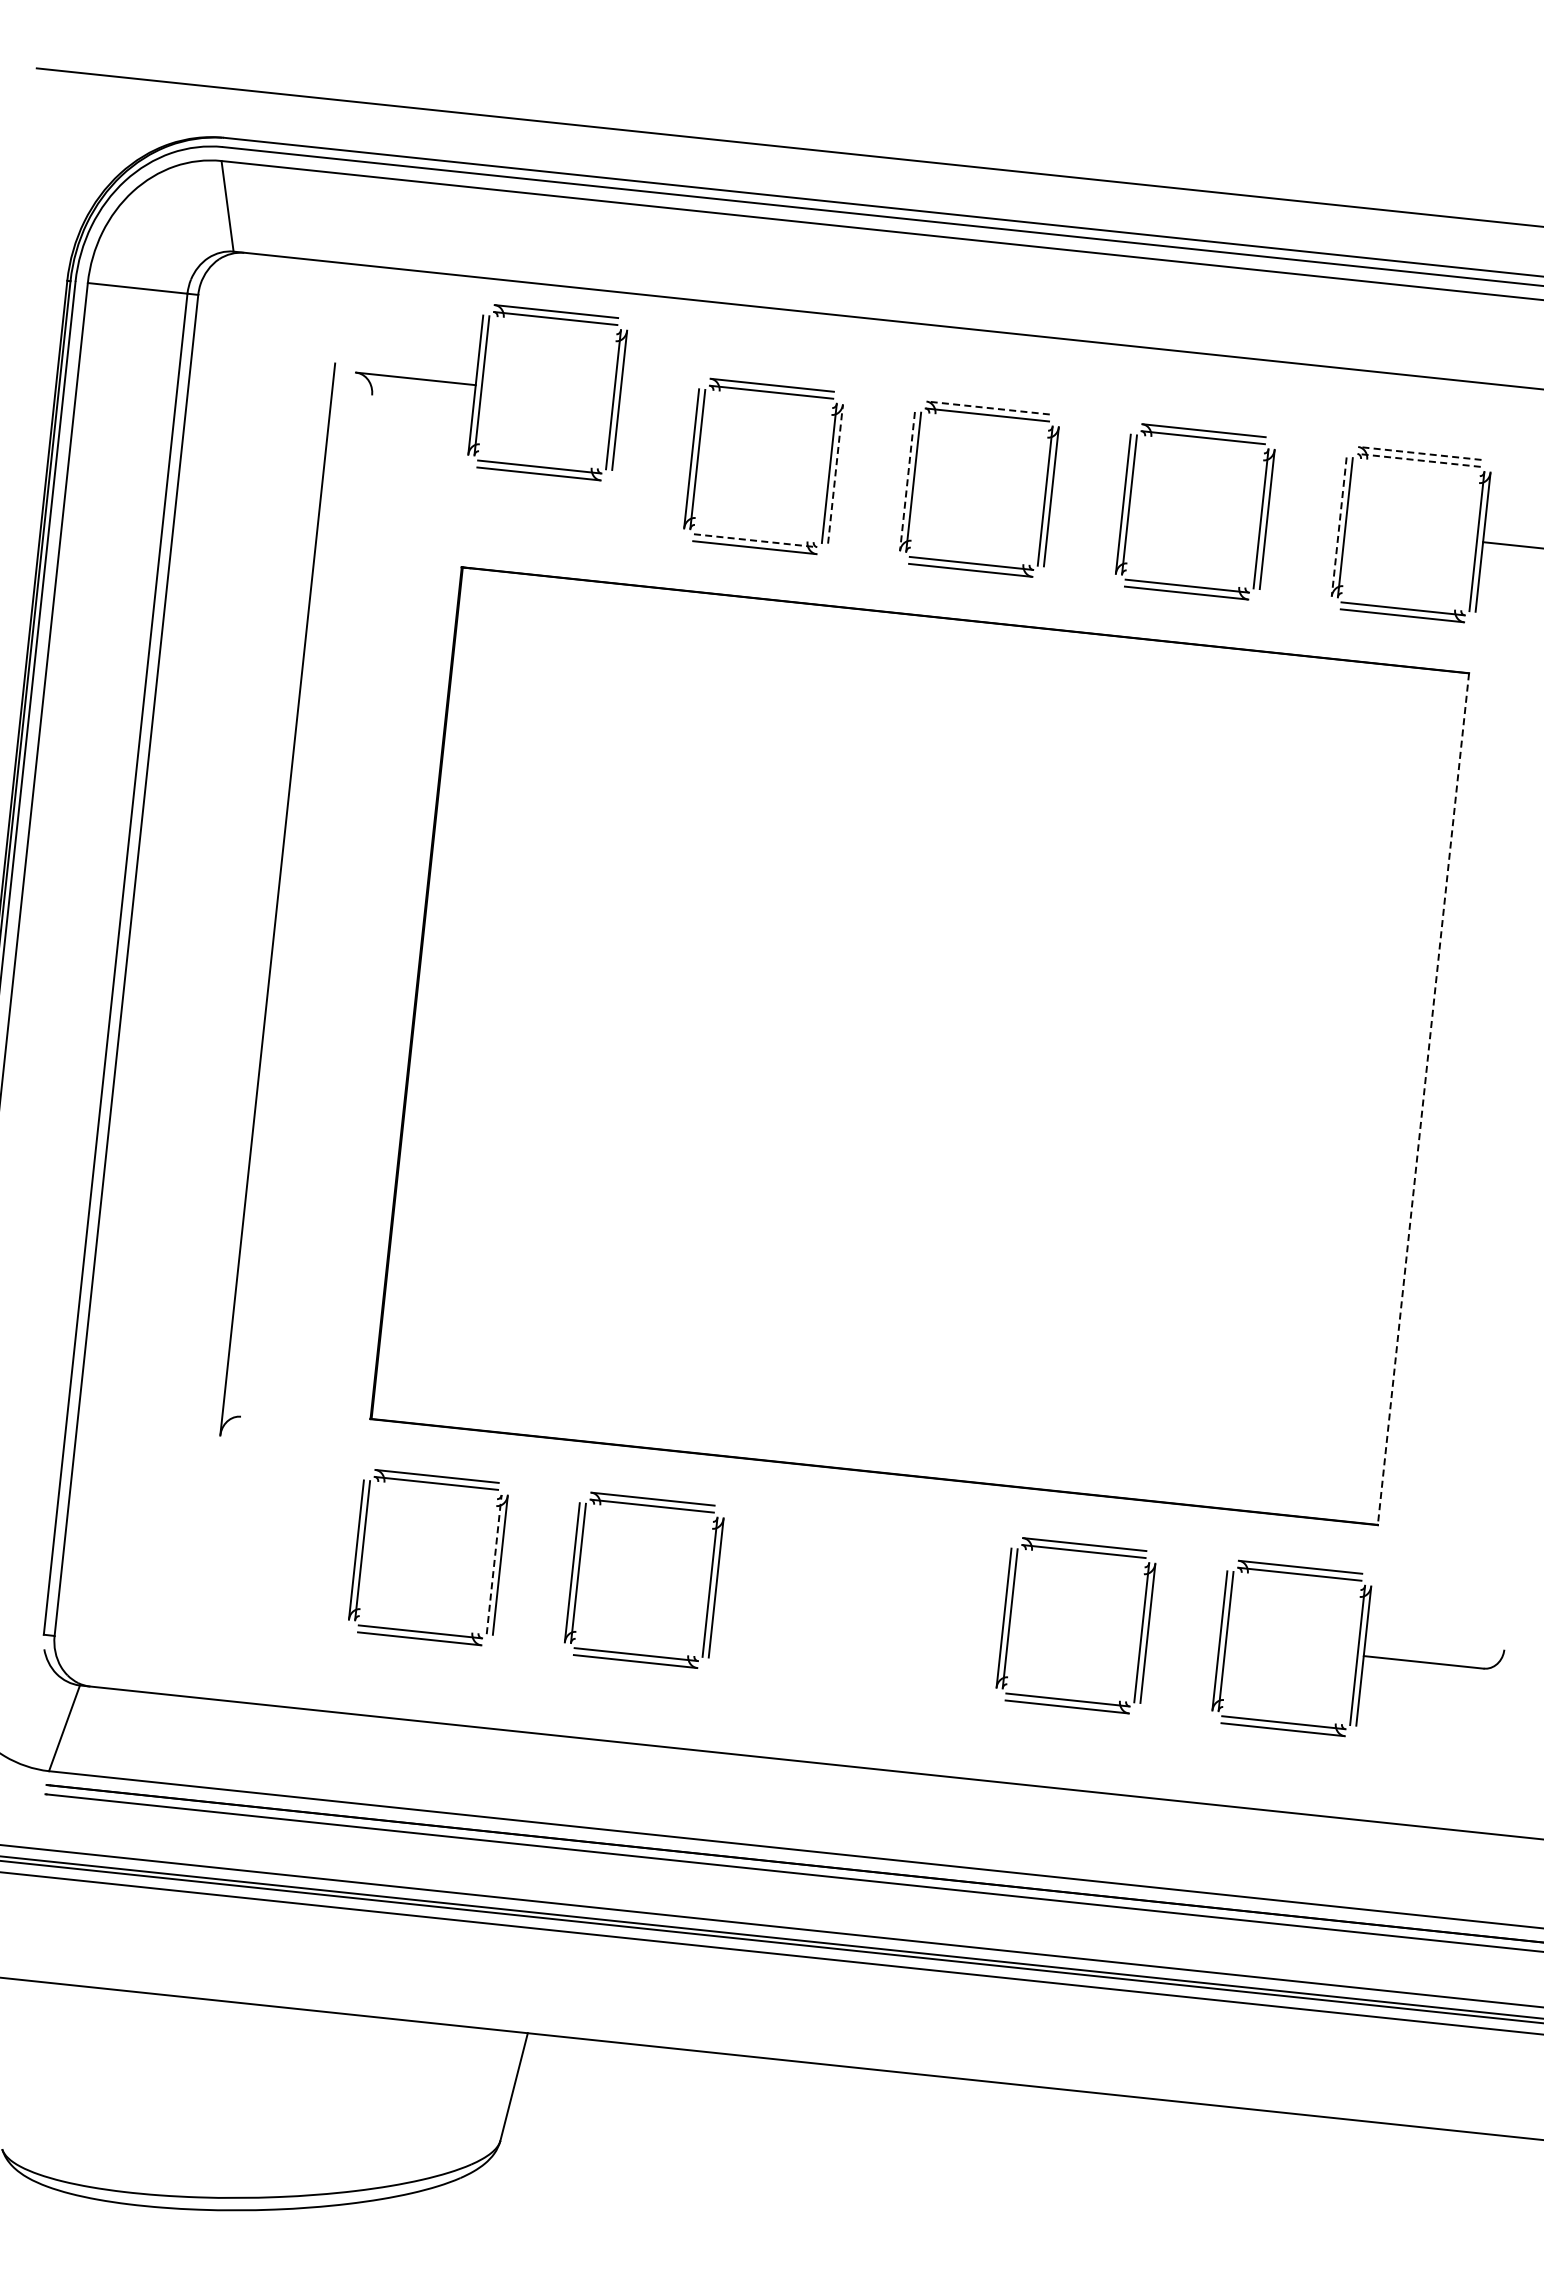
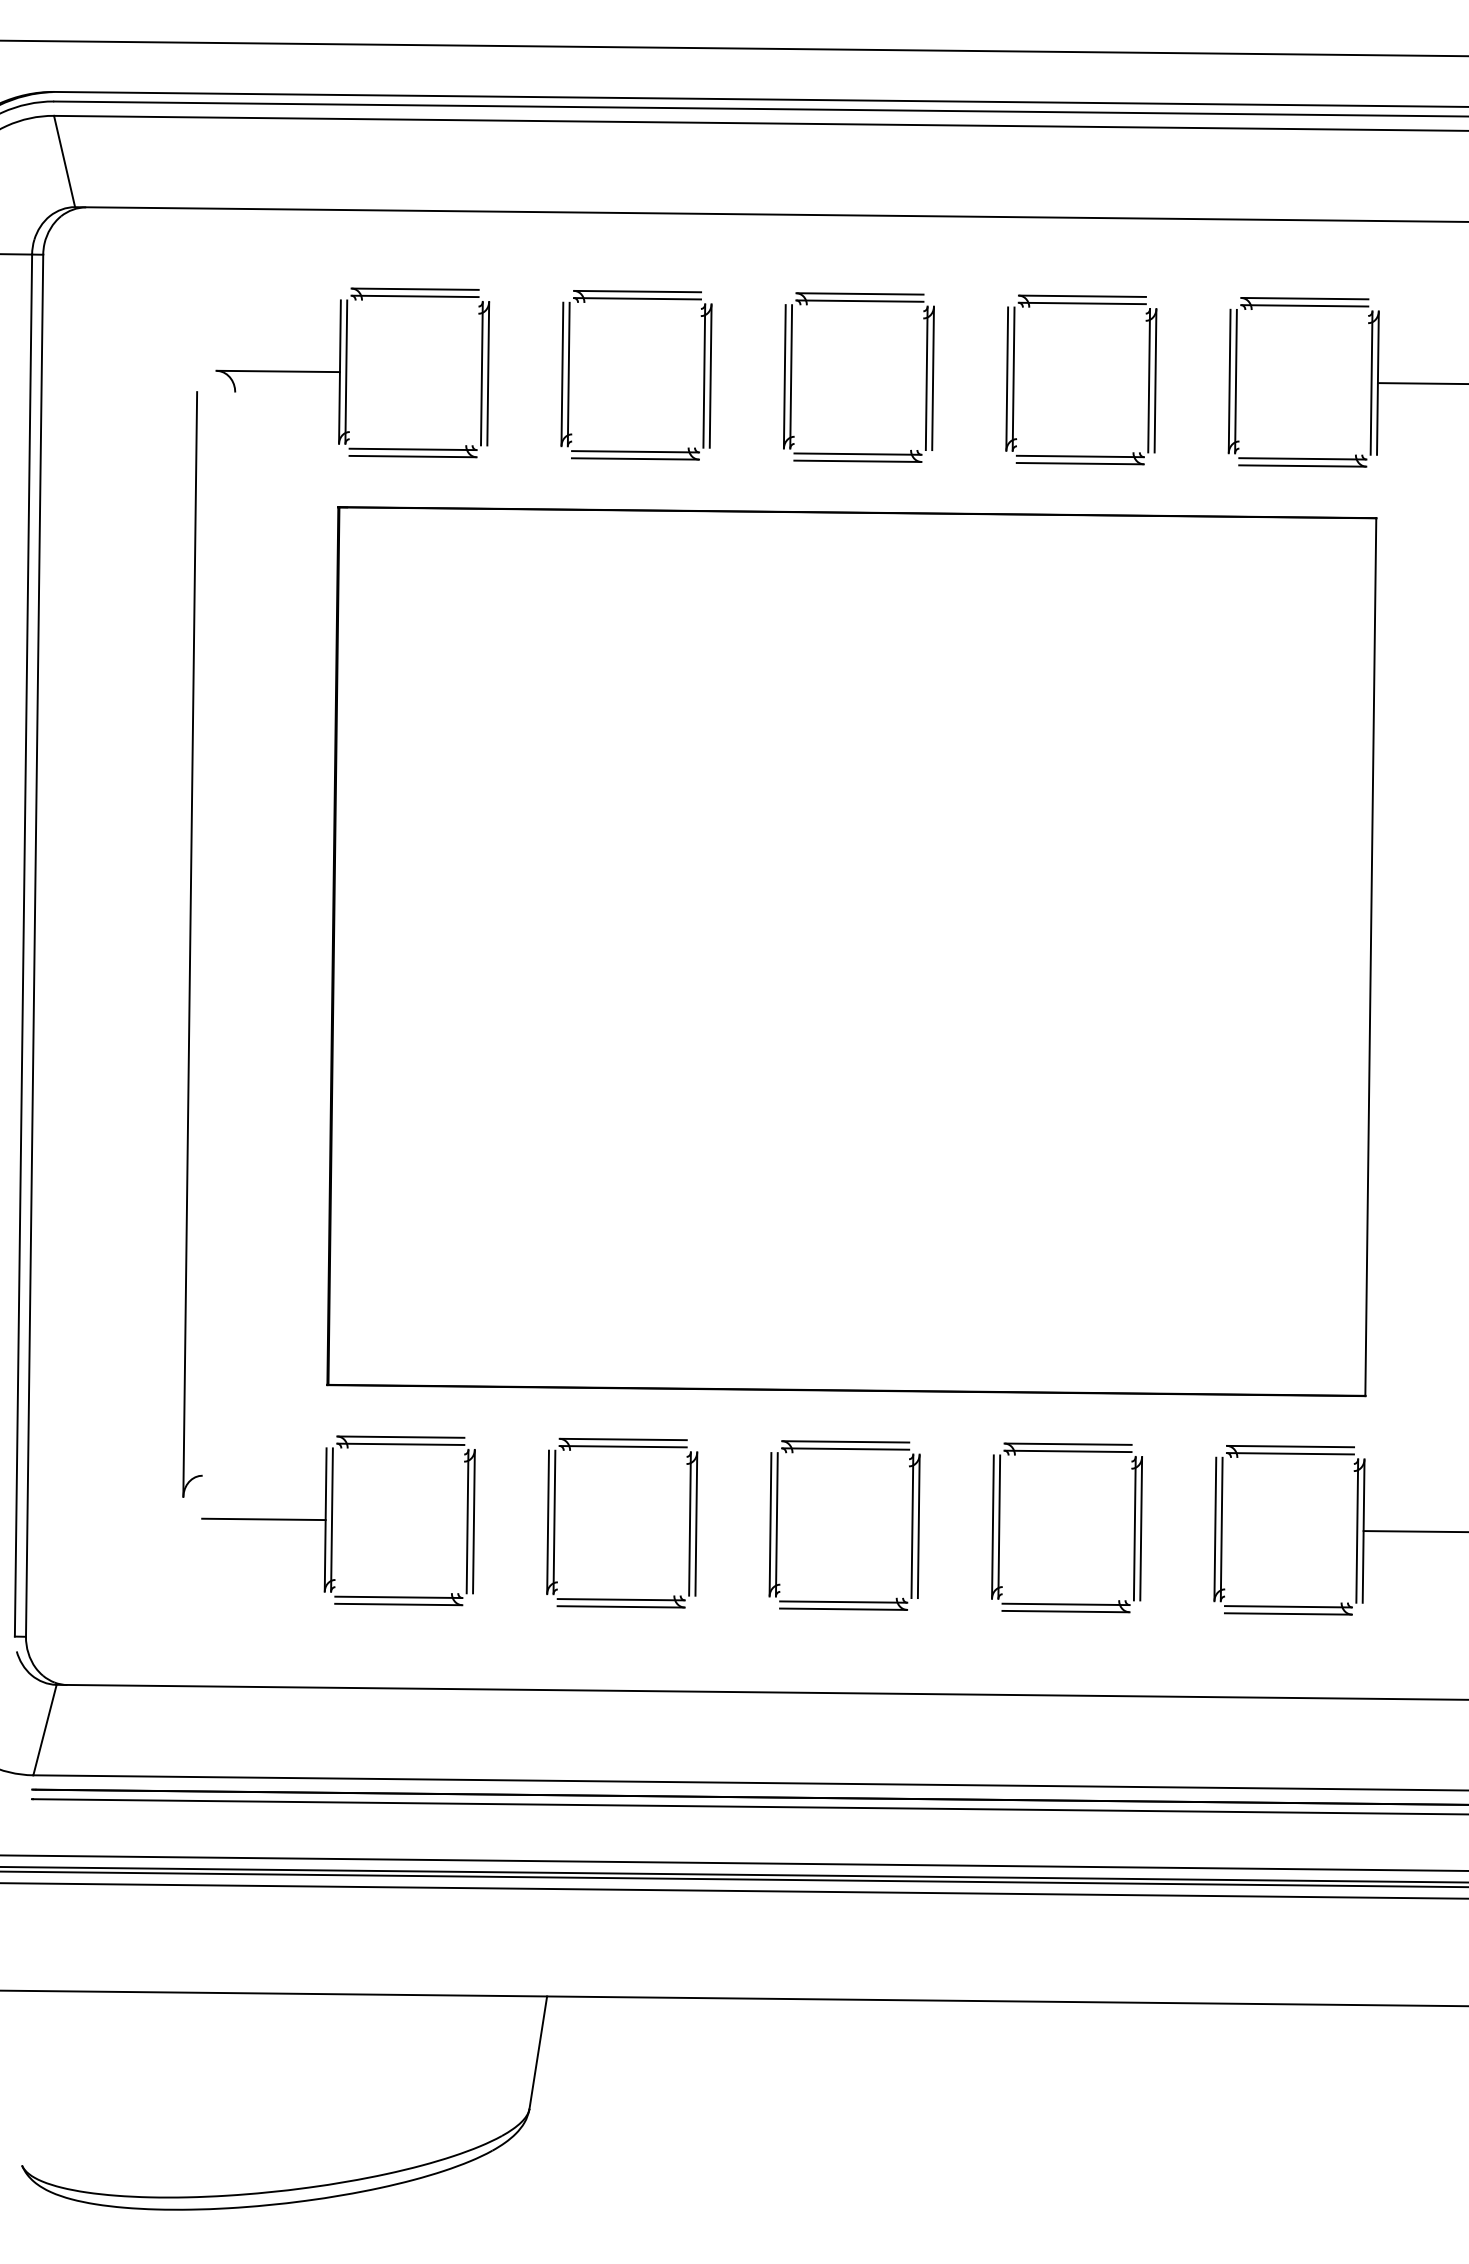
part: (482, 392) -> (347, 378), moved
line: (987, 407) -> (859, 293), dashed -> solid
line: (1419, 453) -> (1304, 298), dashed -> solid
line: (1418, 460) -> (1304, 305), dashed -> solid
line: (835, 473) -> (710, 375), dashed -> solid
line: (907, 482) -> (784, 377), dashed -> solid
line: (1339, 527) -> (1230, 381), dashed -> solid
line: (756, 540) -> (636, 451), dashed -> solid
part: (277, 899) -> (189, 944), moved
line: (1423, 1099) -> (1370, 957), dashed -> solid
line: (296, 1543) -> (263, 1519), added
line: (494, 1564) -> (467, 1521), dashed -> solid
part: (795, 1597) -> (778, 1526), added

